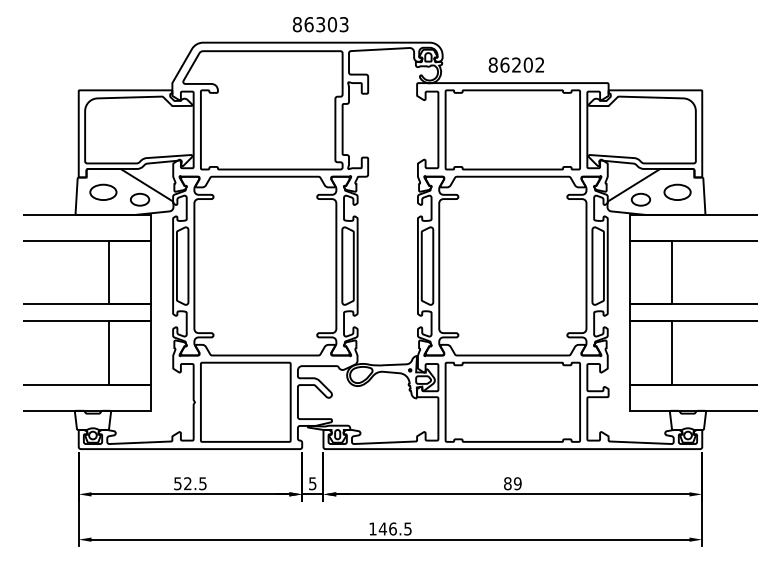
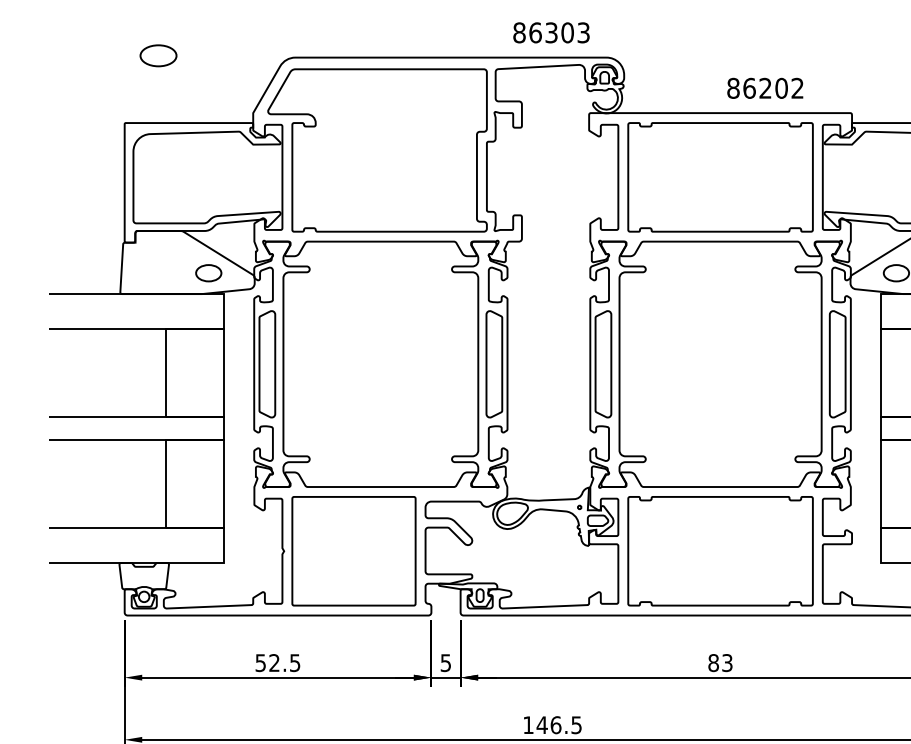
text: (320, 24) -> (551, 32), moved
text: (515, 64) -> (764, 87), moved
part: (103, 191) -> (158, 54), moved
text: (517, 483) -> (726, 662), 89 -> 83

